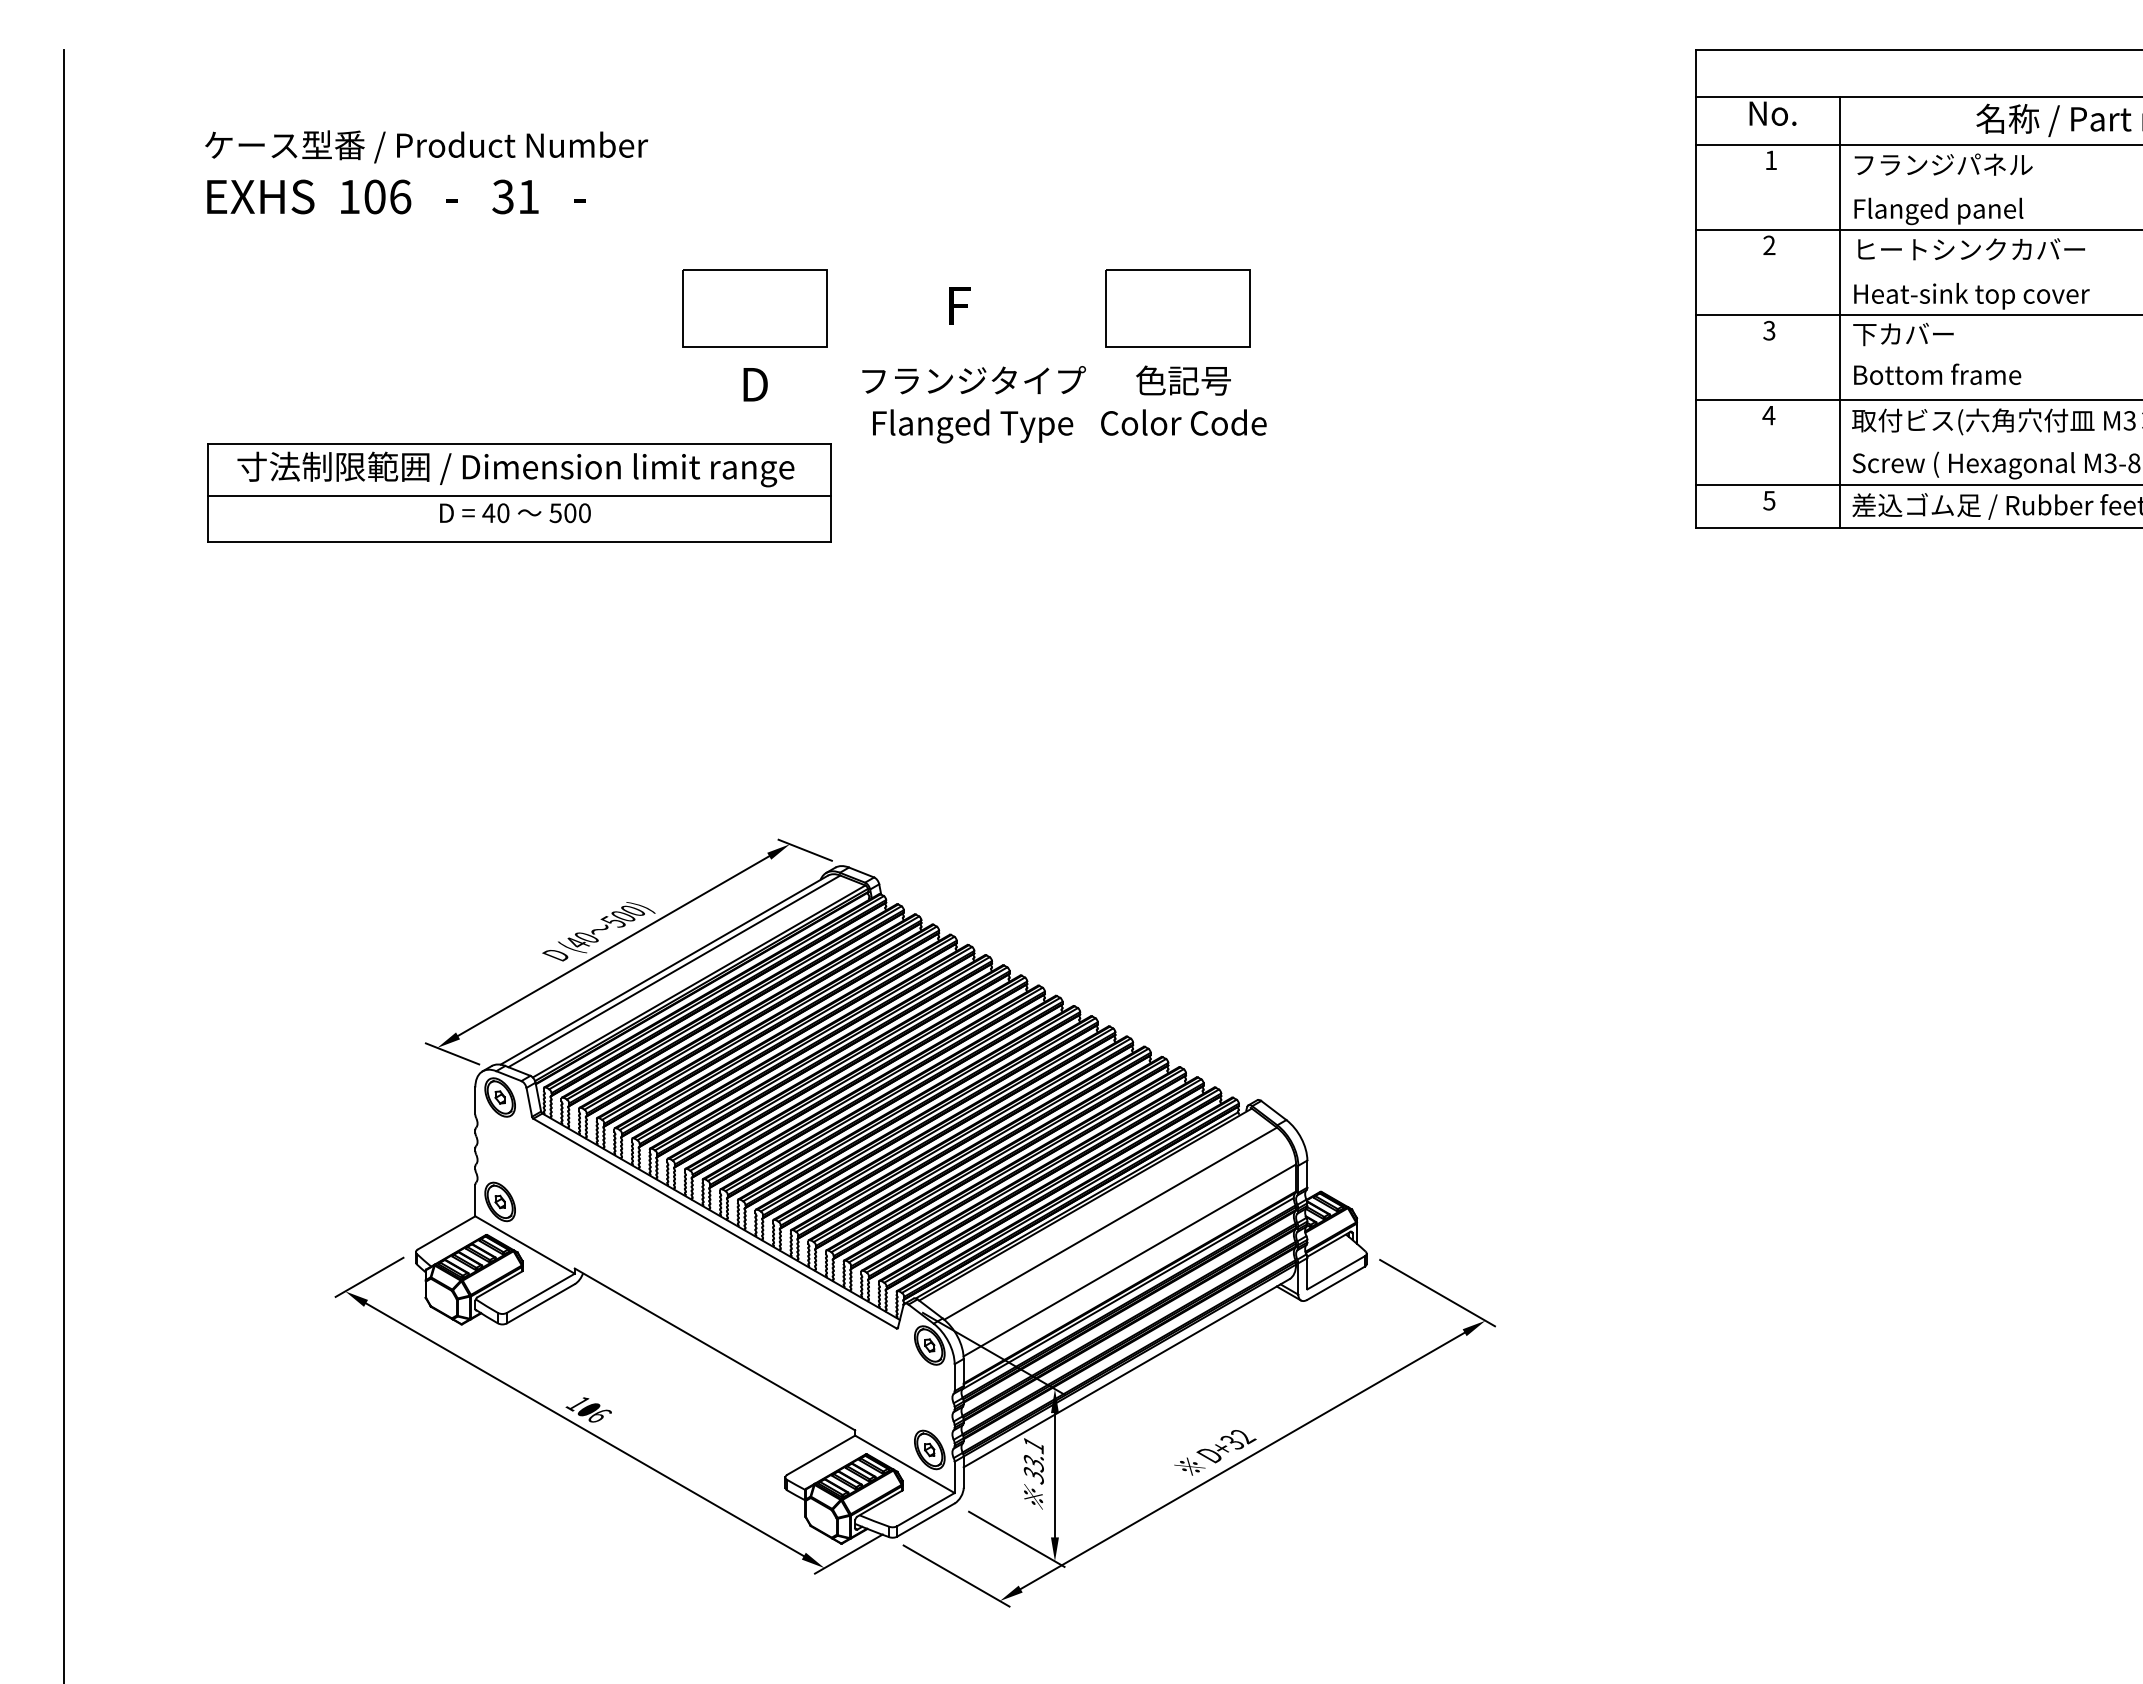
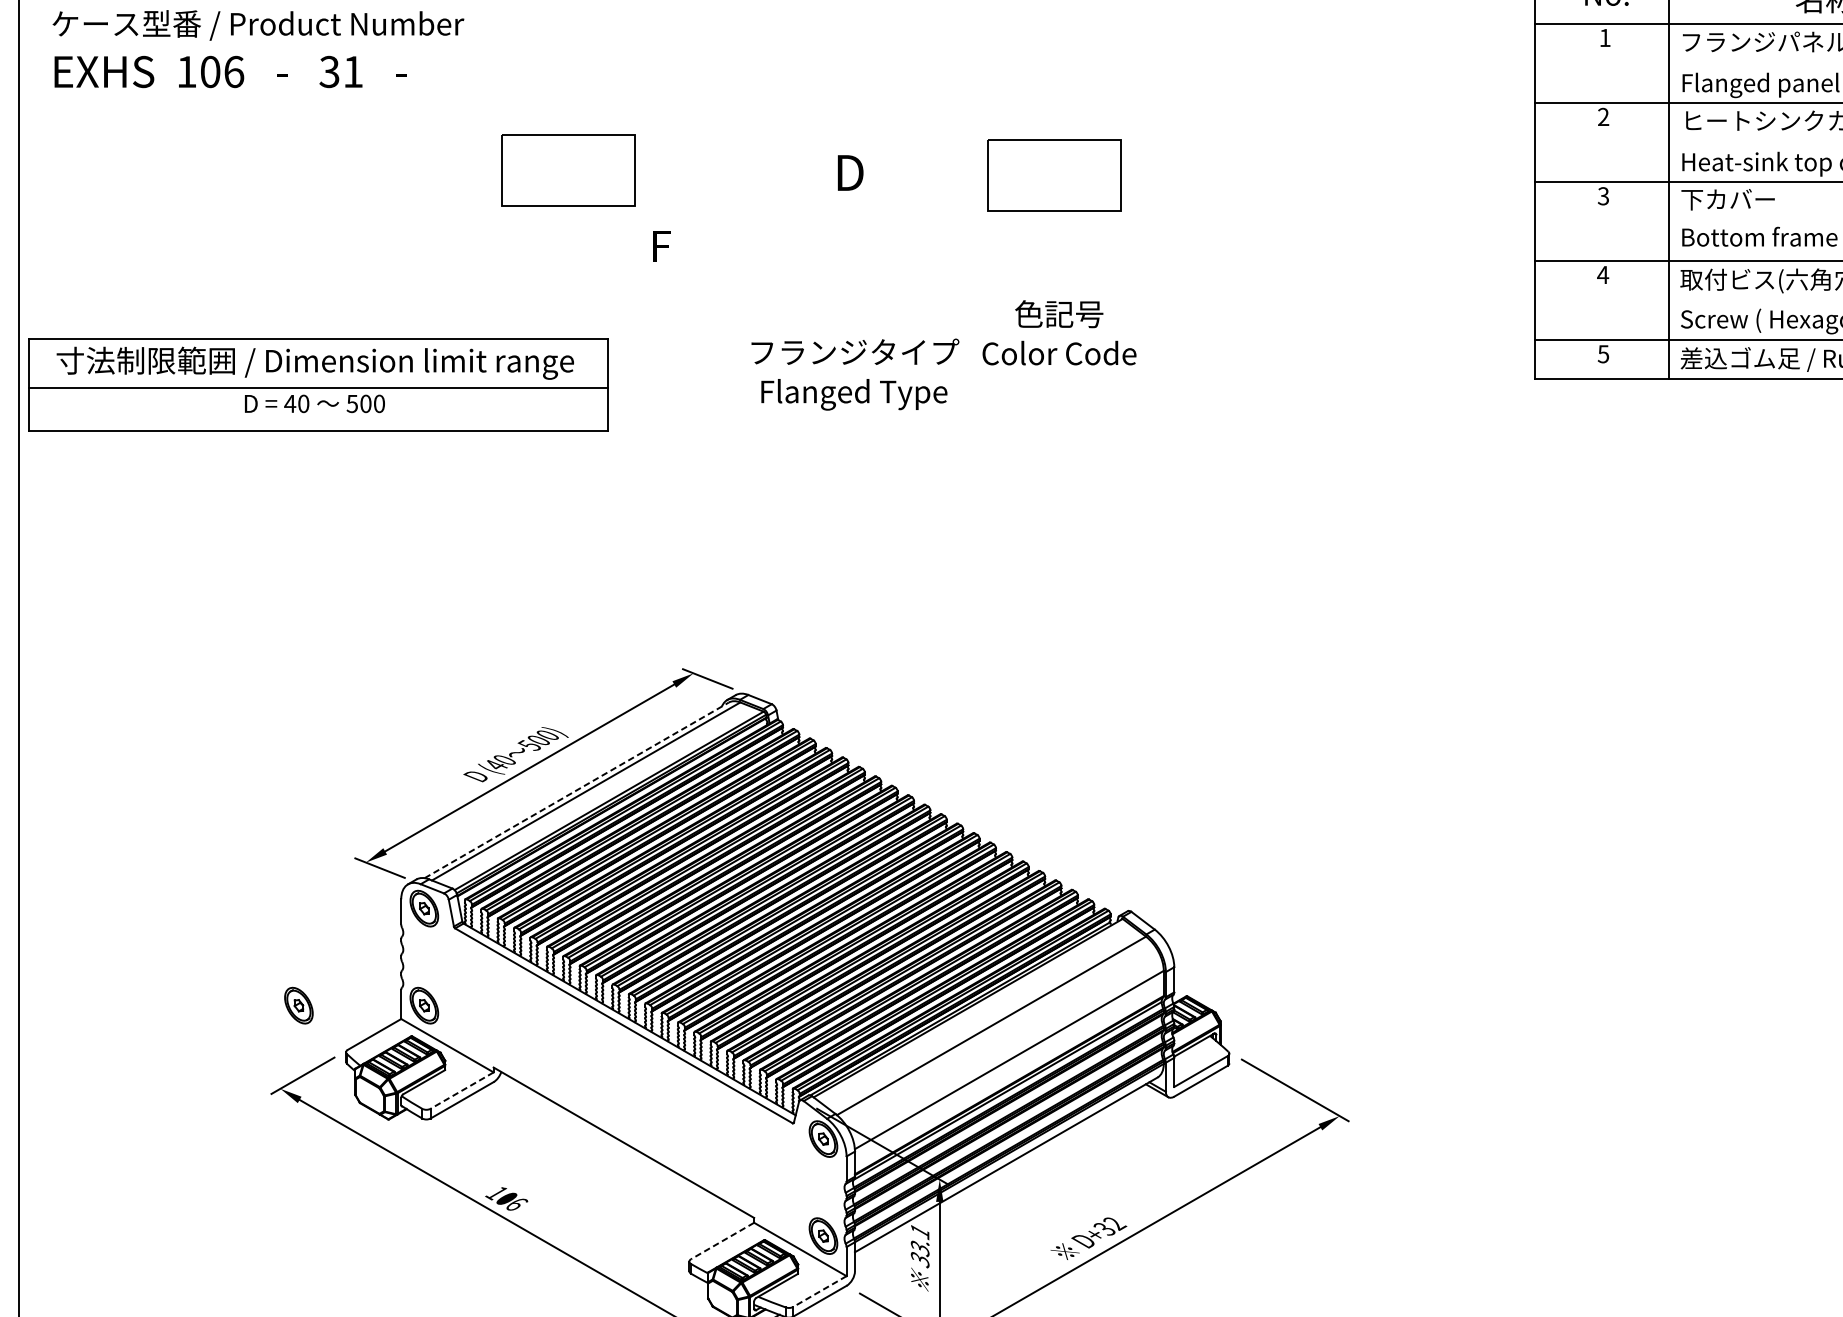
text: (426, 172) -> (258, 49), moved
text: (958, 305) -> (850, 172), F -> D
part: (754, 308) -> (567, 170), moved
text: (755, 384) -> (661, 246), D -> F
text: (1183, 400) -> (1059, 332), moved
text: (973, 404) -> (854, 374), moved
part: (519, 492) -> (318, 384), moved
line: (664, 970) -> (576, 790), solid -> dashed
part: (364, 1201) -> (298, 1005), added
line: (540, 1293) -> (461, 1090), solid -> dashed
line: (820, 1455) -> (721, 1241), solid -> dashed
line: (925, 1509) -> (819, 1291), solid -> dashed

